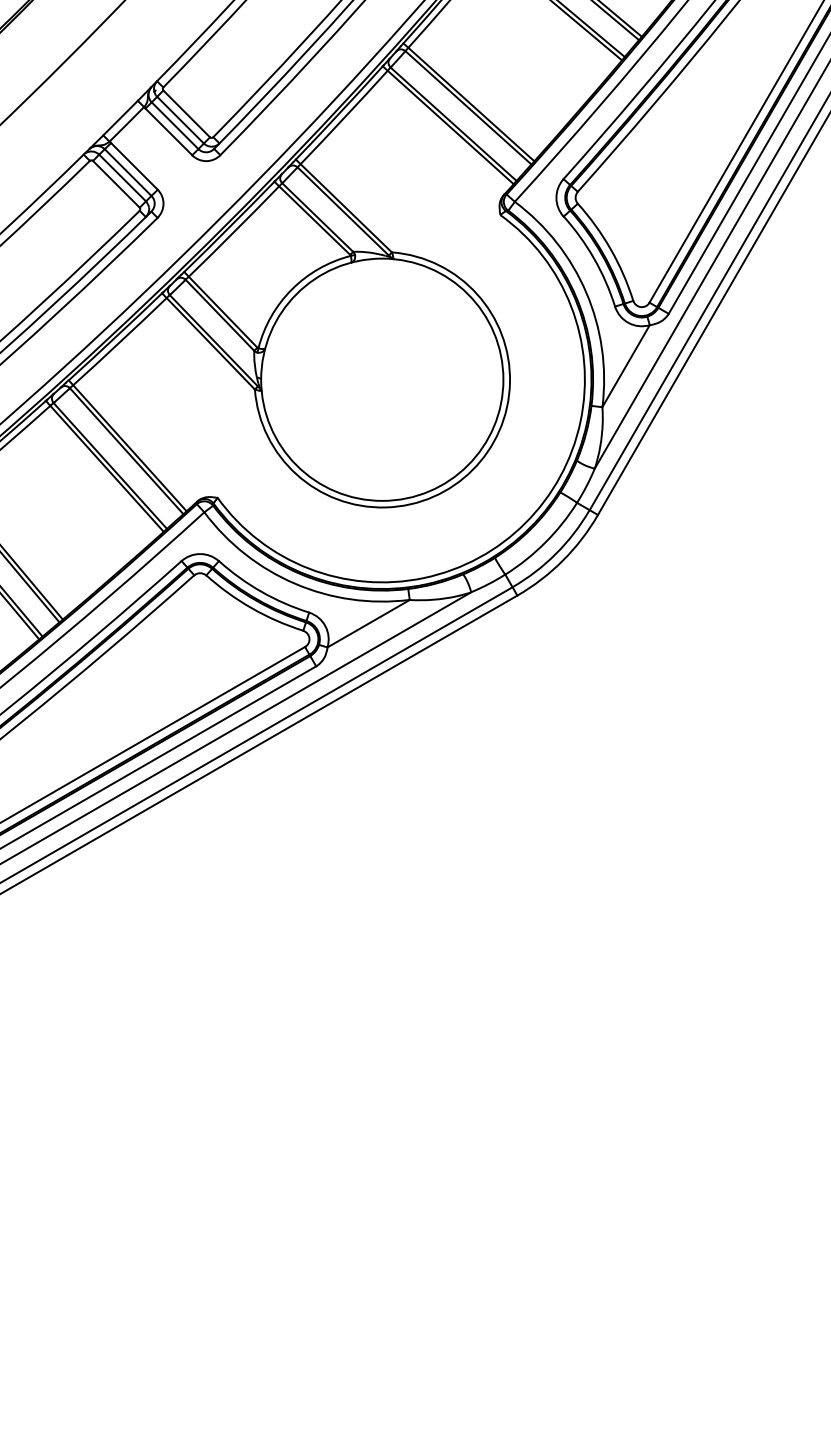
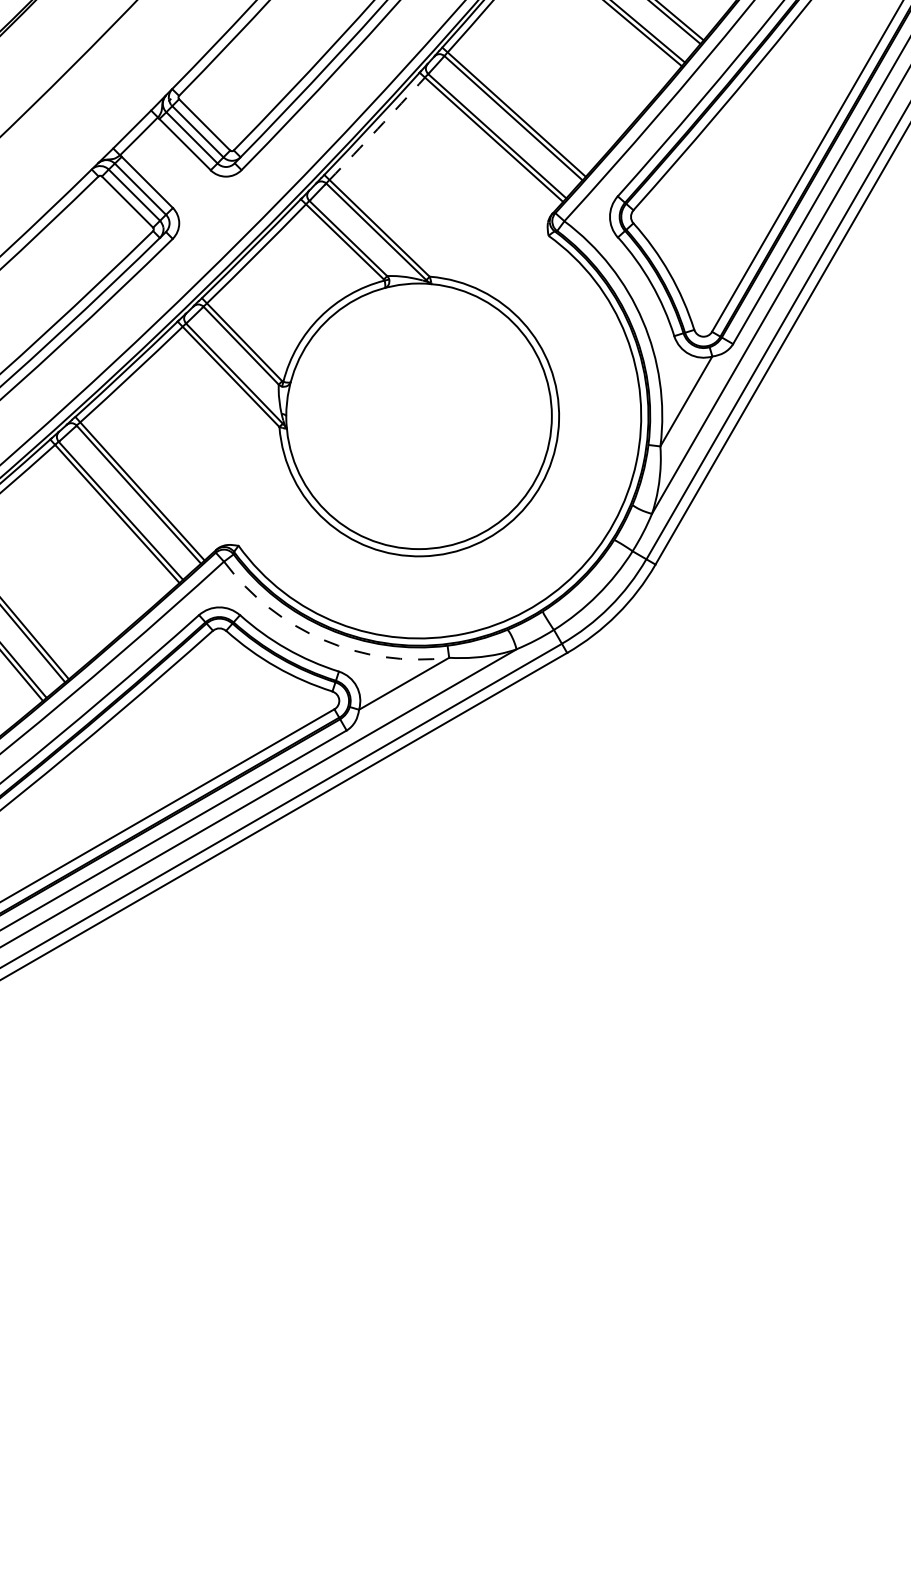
arc: (344, 117) -> (377, 128), solid -> dashed
arc: (295, 583) -> (323, 639), solid -> dashed

